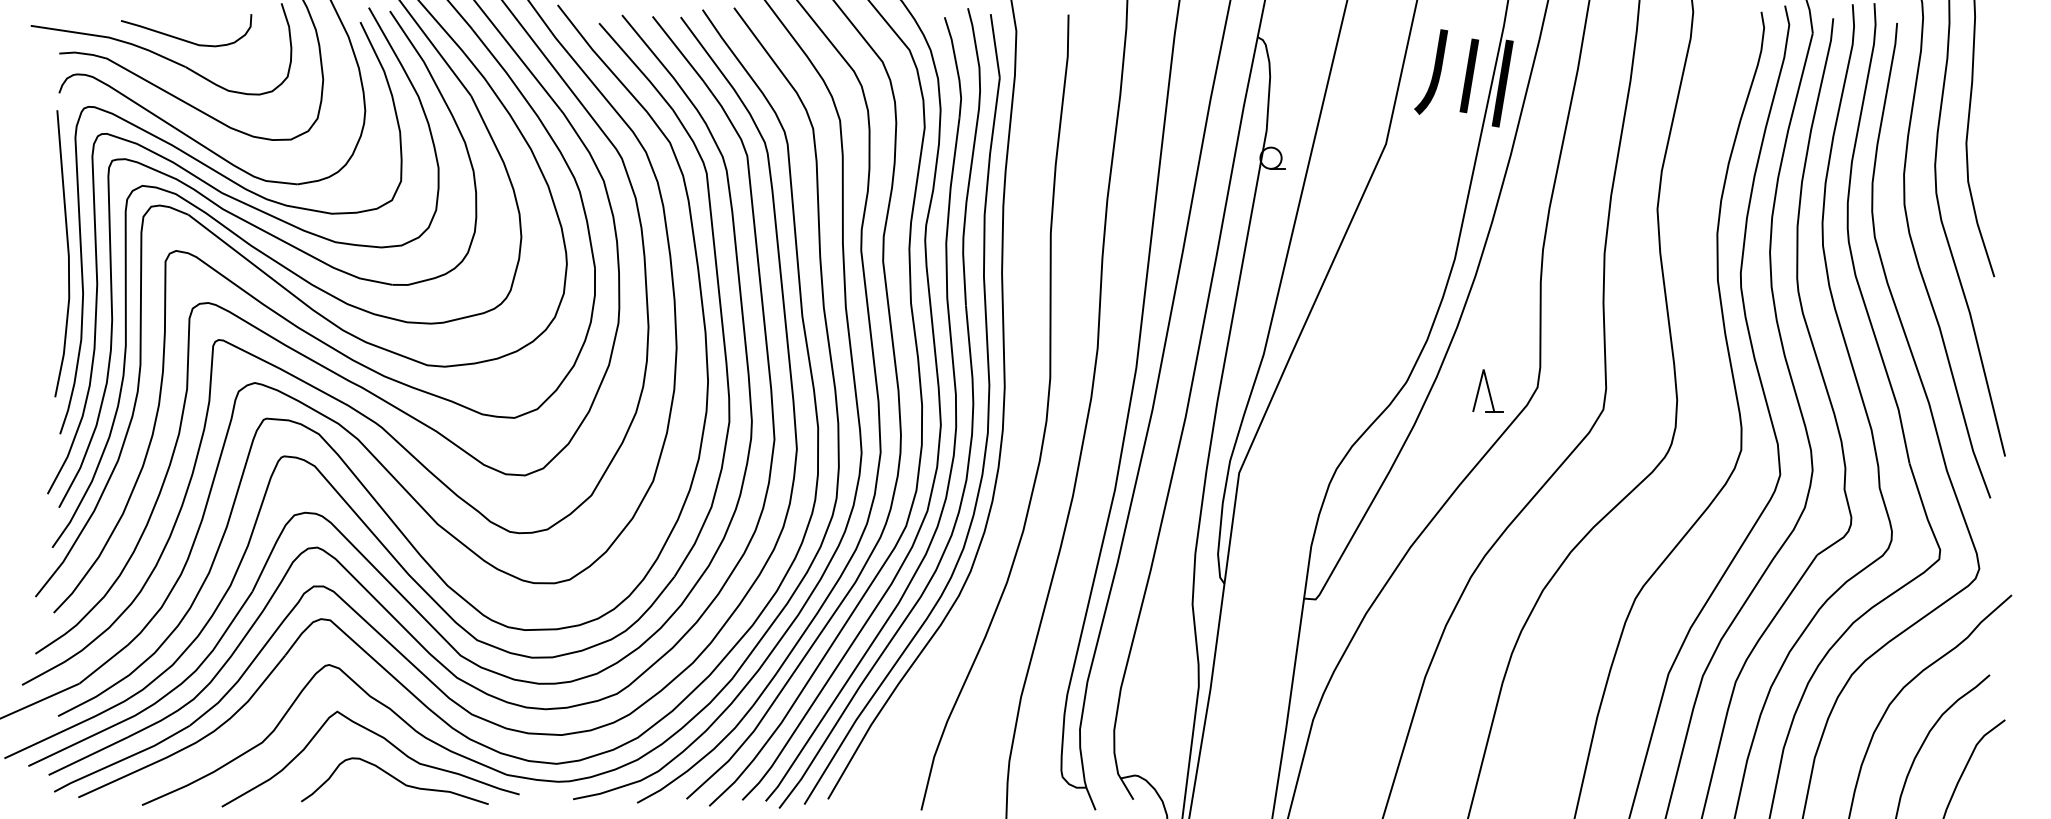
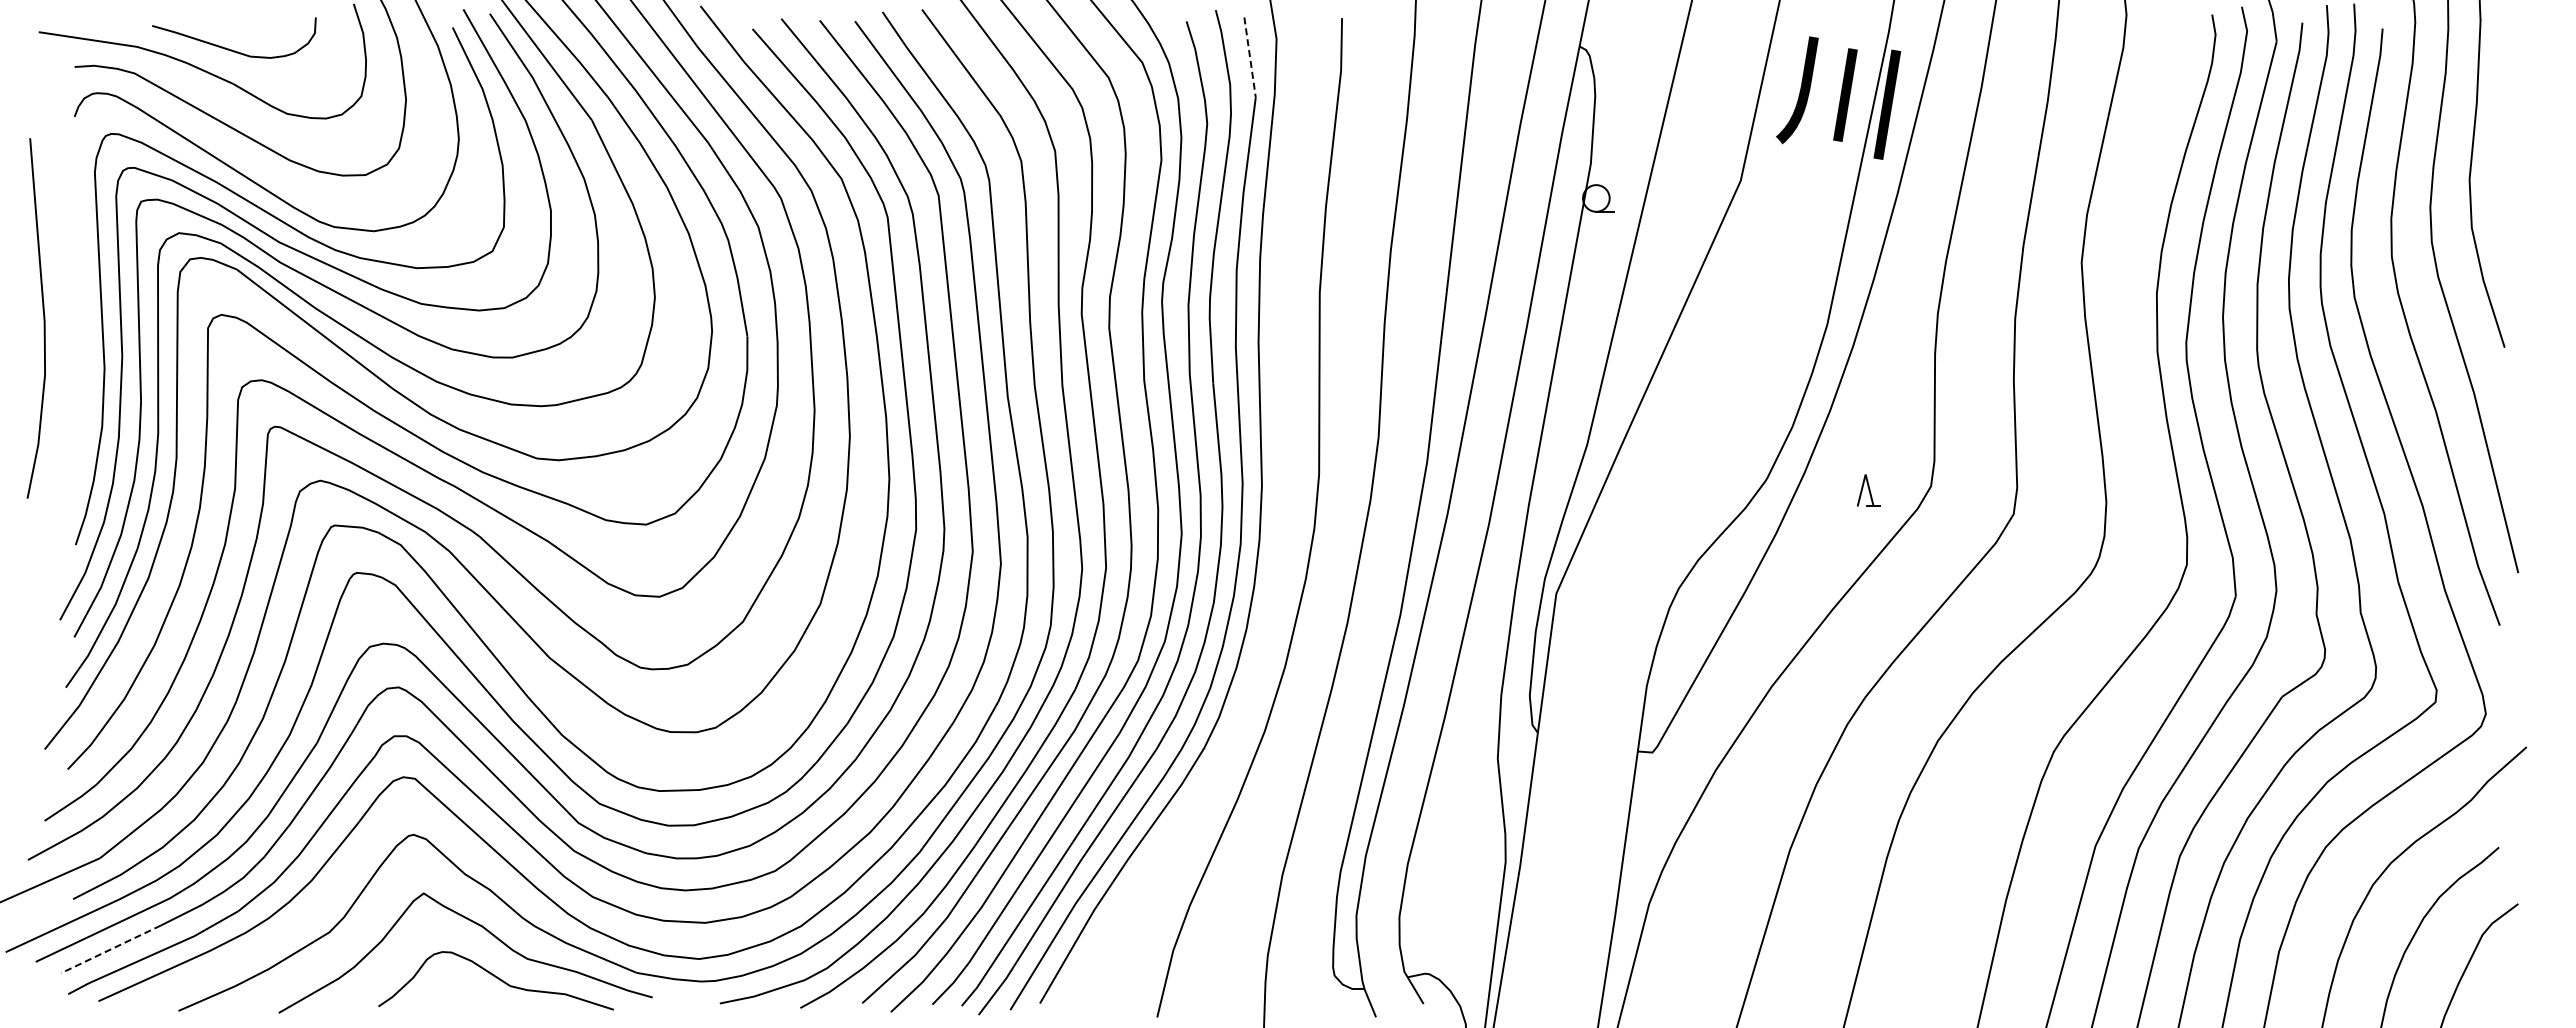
line: (995, 45) -> (1250, 57), solid -> dashed
line: (67, 253) -> (43, 318), moved
part: (1487, 390) -> (1868, 490), size x0.6
line: (87, 756) -> (110, 949), solid -> dashed

